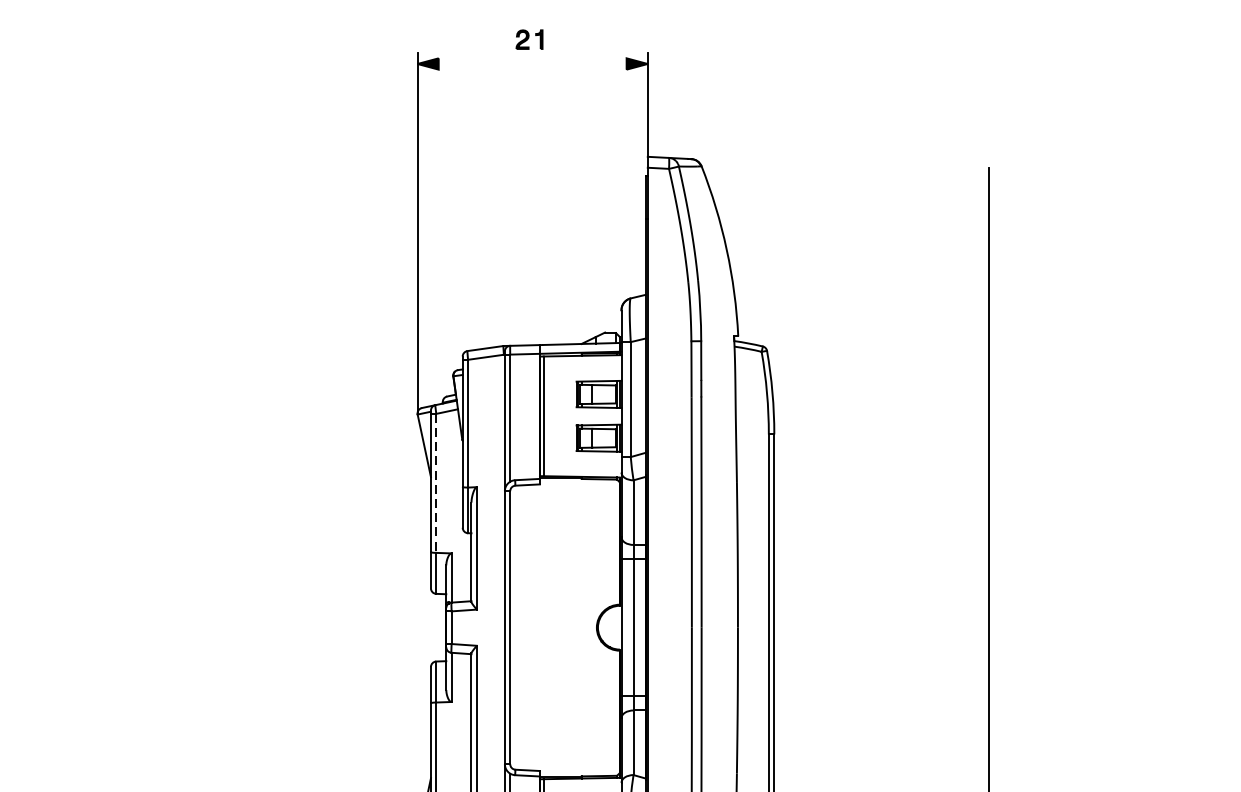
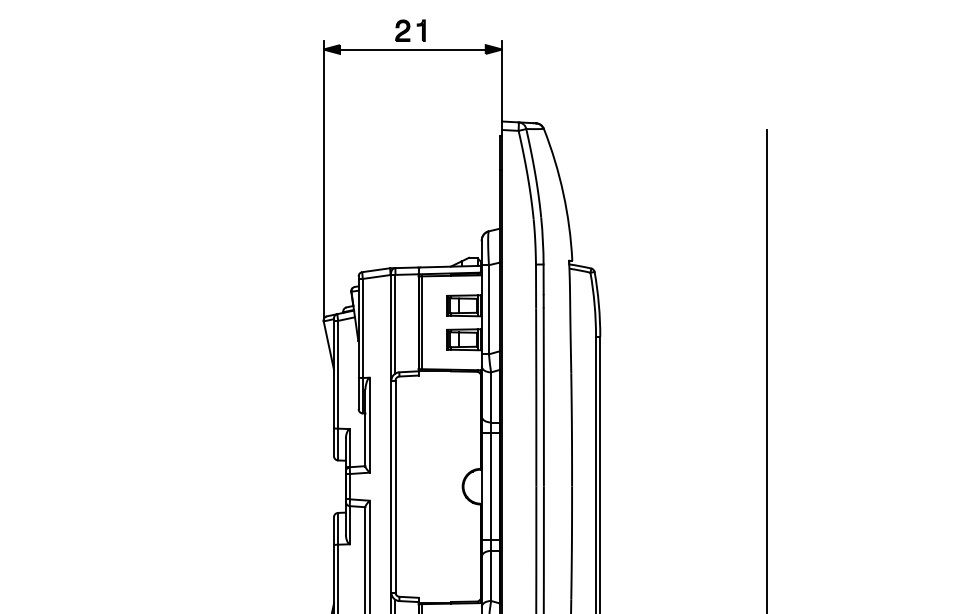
part: (529, 39) -> (410, 30), size x1.43
line: (532, 63) -> (412, 49), added
line: (436, 483) -> (338, 374), dashed -> solid

